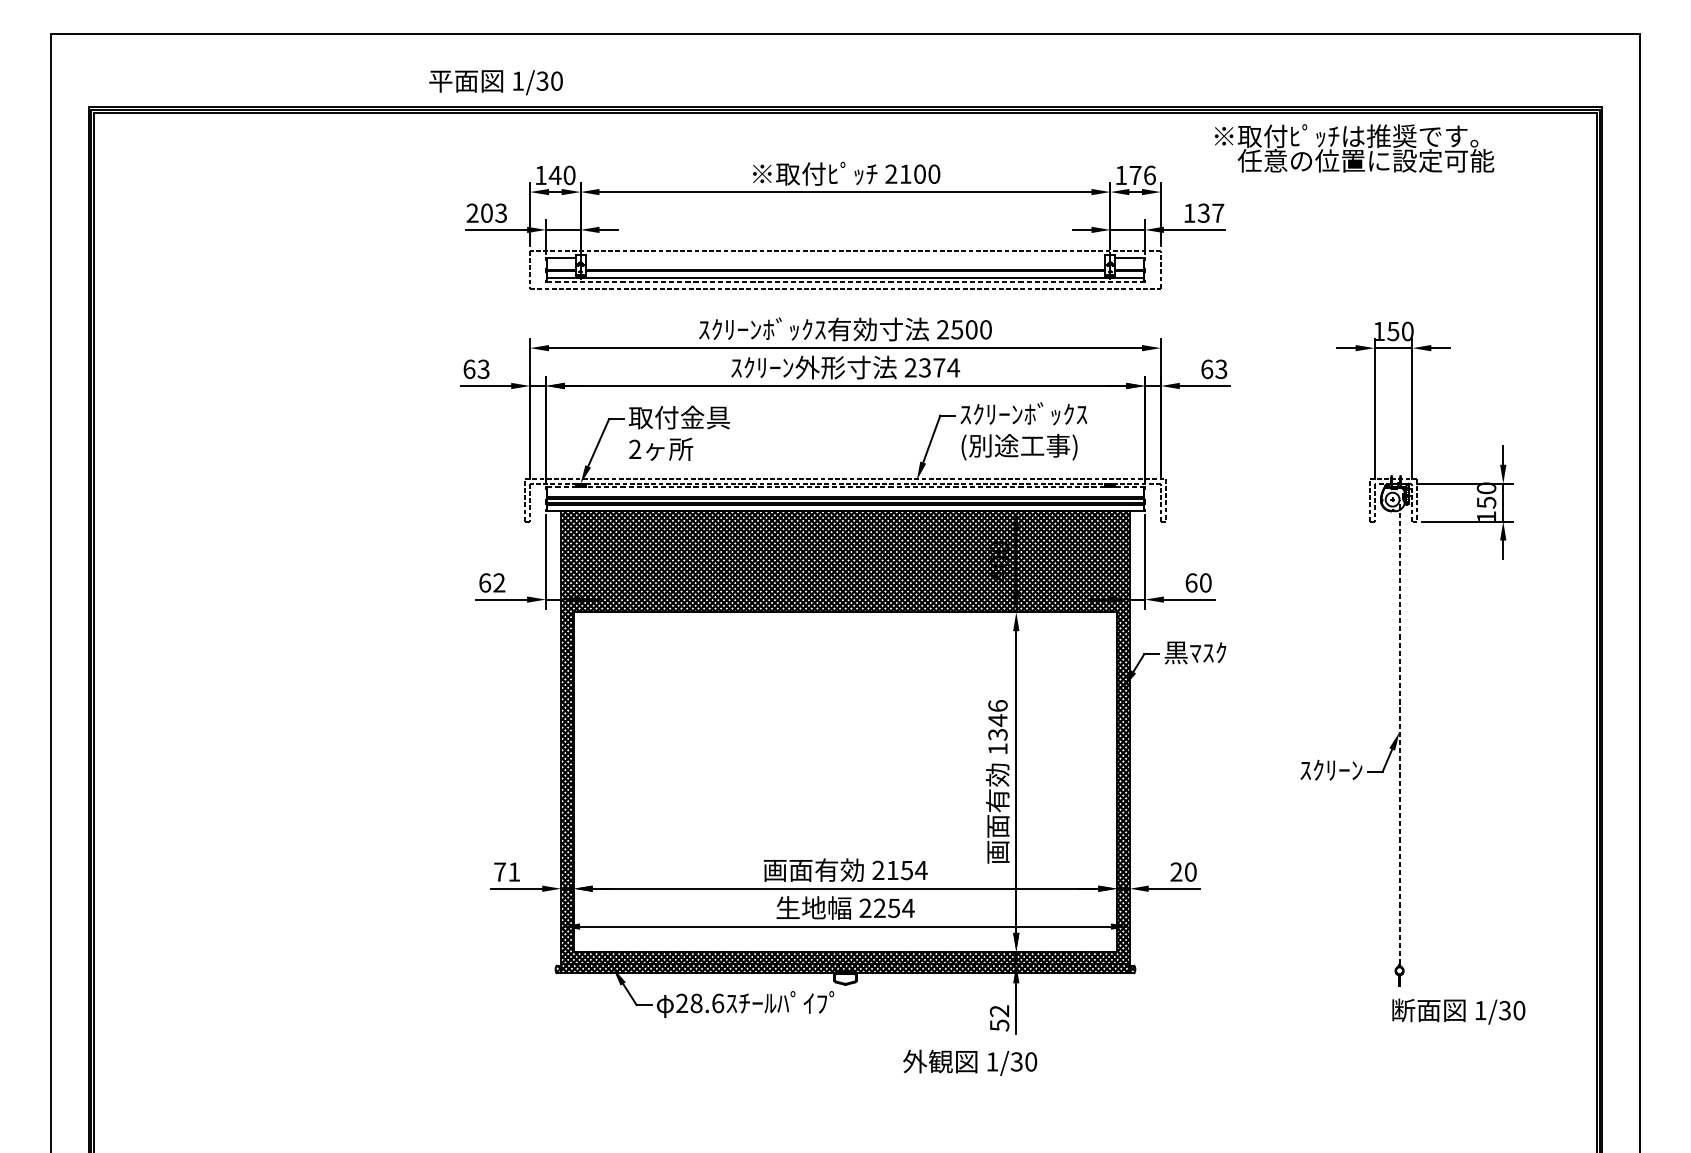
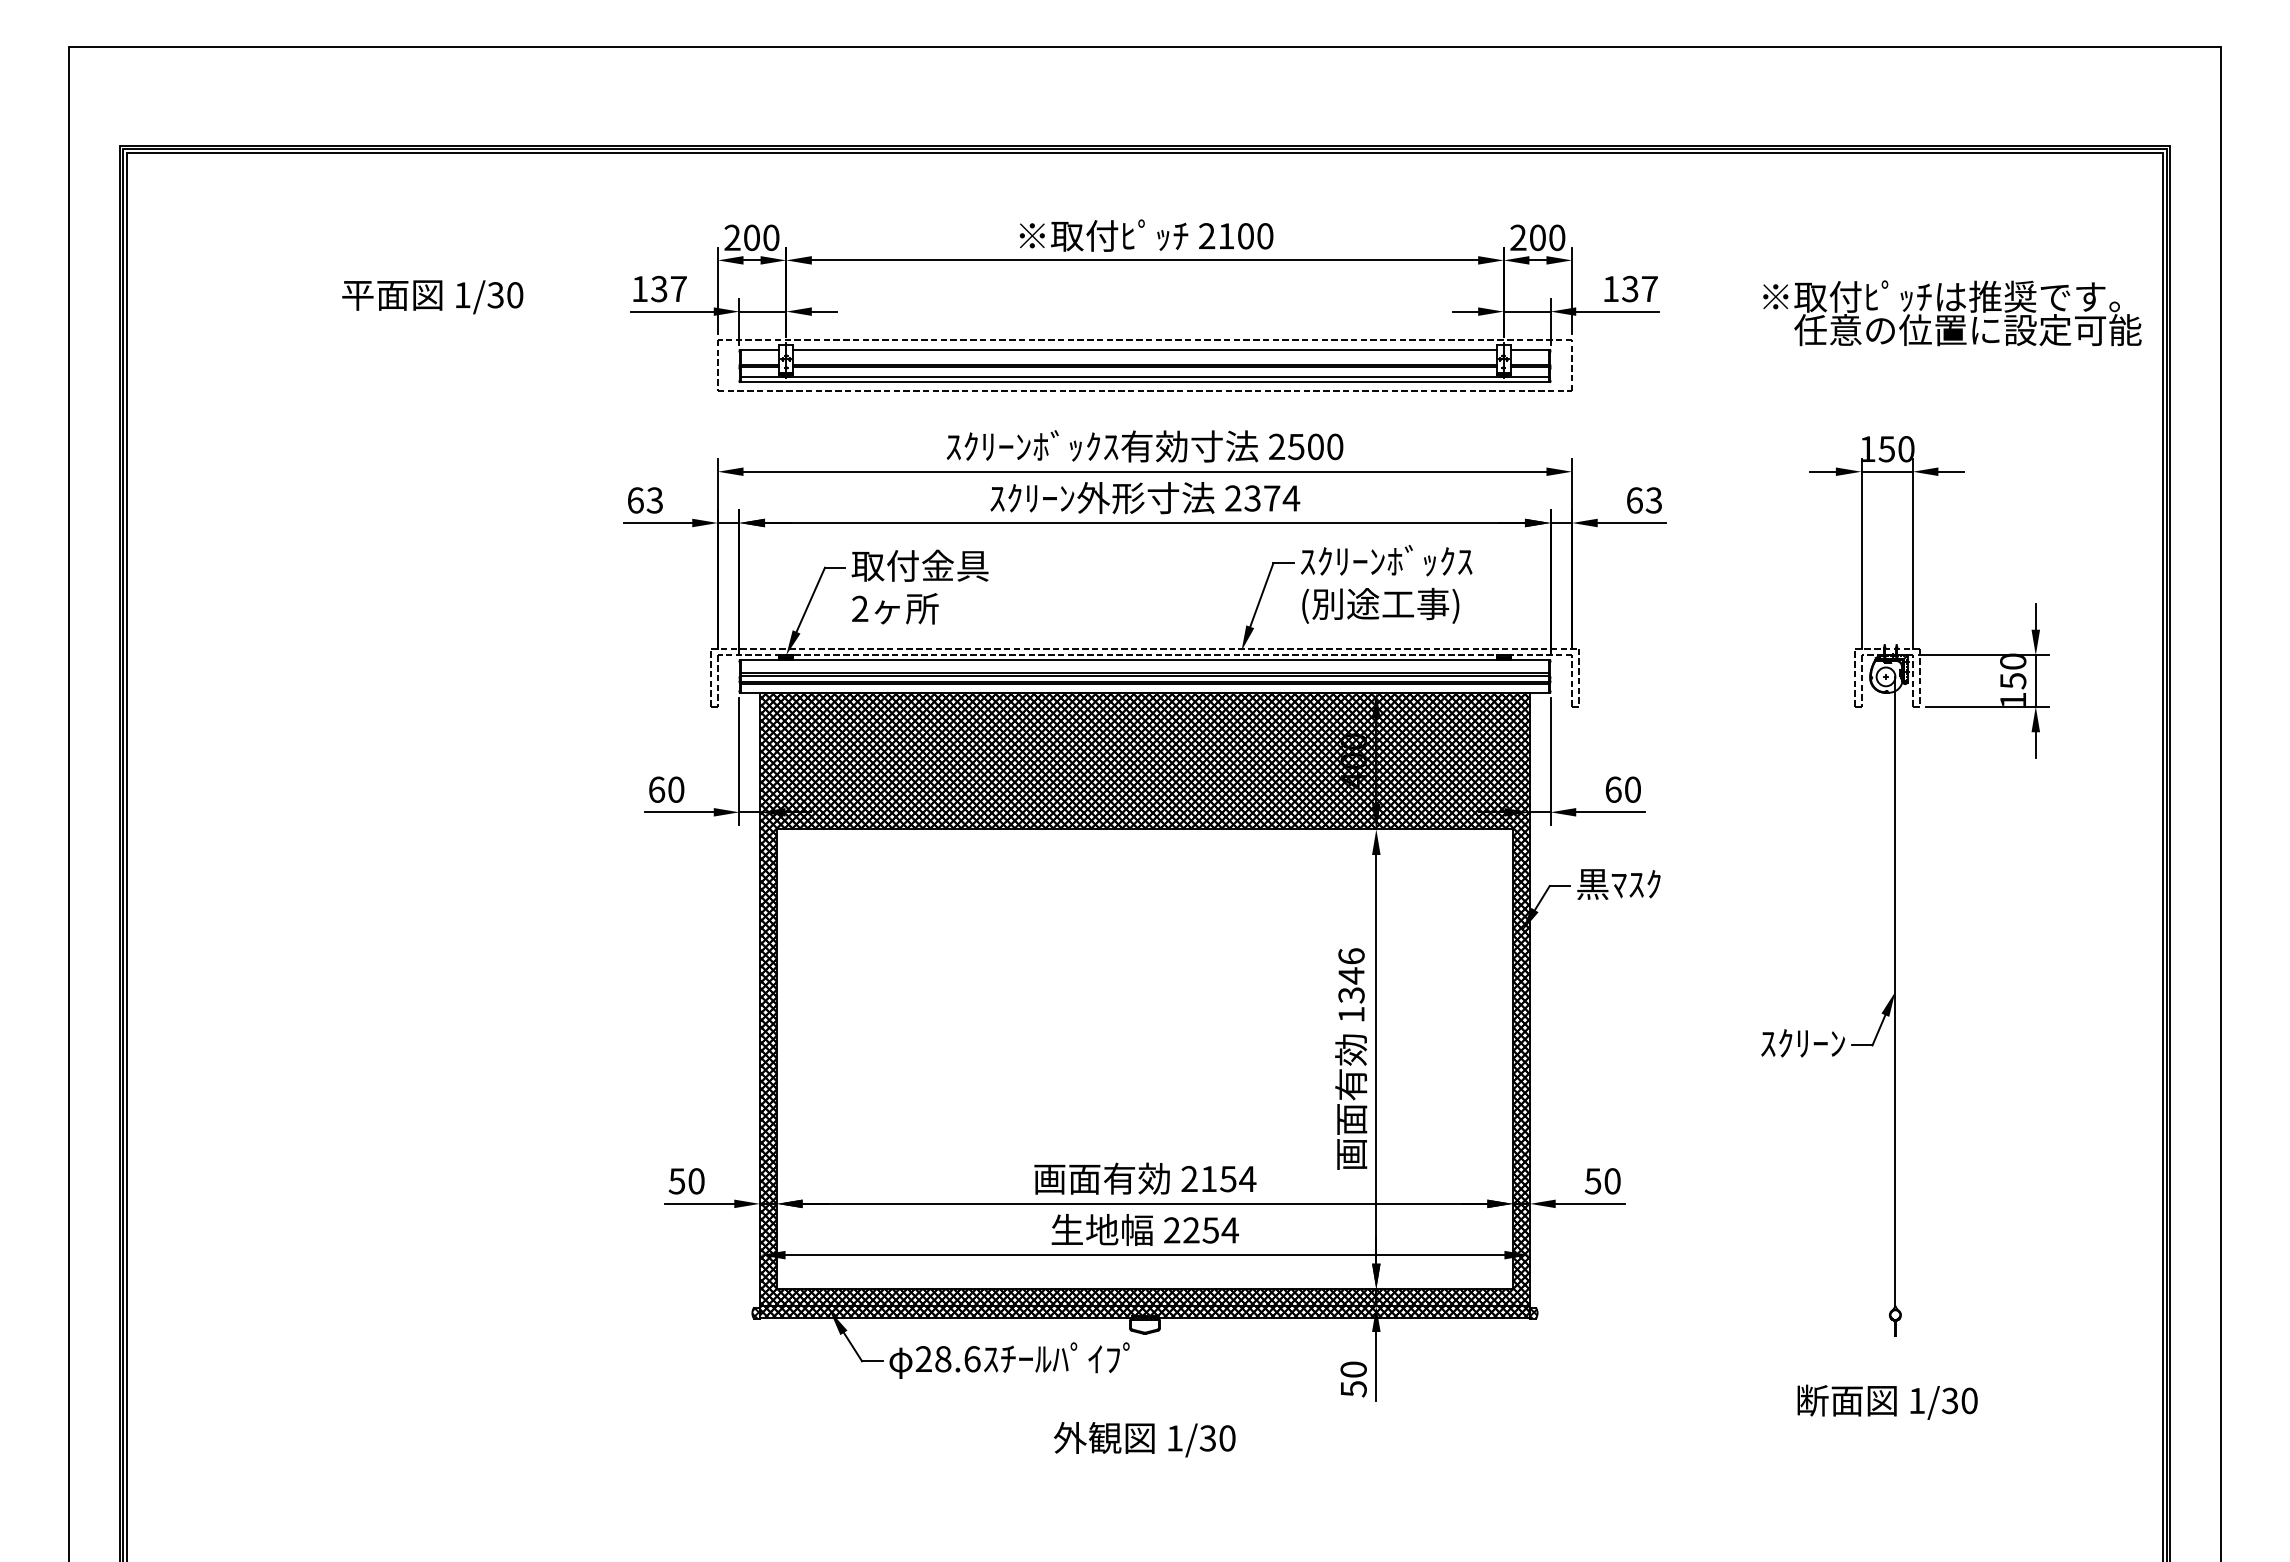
text: (495, 82) -> (432, 297), moved
text: (1354, 148) -> (1952, 313), moved
text: (548, 175) -> (742, 237), 140 -> 200
text: (1135, 175) -> (1537, 237), 176 -> 200
text: (487, 212) -> (659, 288), 203 -> 137
line: (845, 257) -> (1144, 349), added
line: (845, 282) -> (1144, 382), dashed -> solid
line: (845, 487) -> (1144, 660), dashed -> solid
text: (499, 582) -> (676, 789), 62 -> 60
line: (1399, 731) -> (1895, 991), dashed -> solid
text: (506, 872) -> (686, 1181), 71 -> 50
text: (1175, 872) -> (1592, 1181), 20 -> 50
text: (999, 1011) -> (1353, 1369), 52 -> 50
text: (1458, 1011) -> (1887, 1401), moved
text: (969, 1062) -> (1144, 1439), moved

